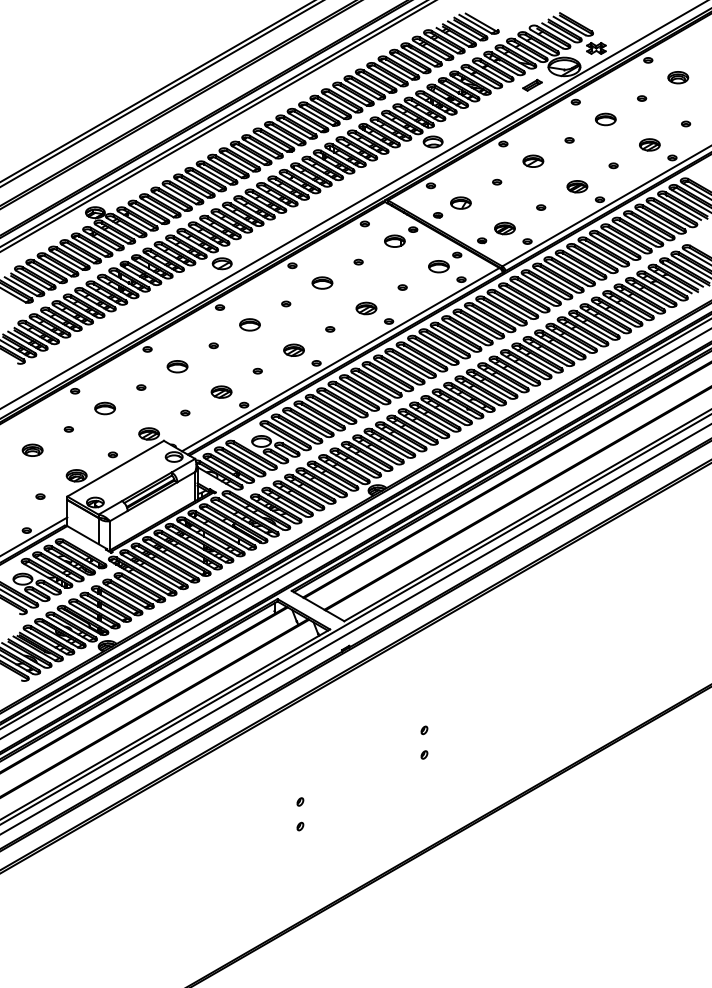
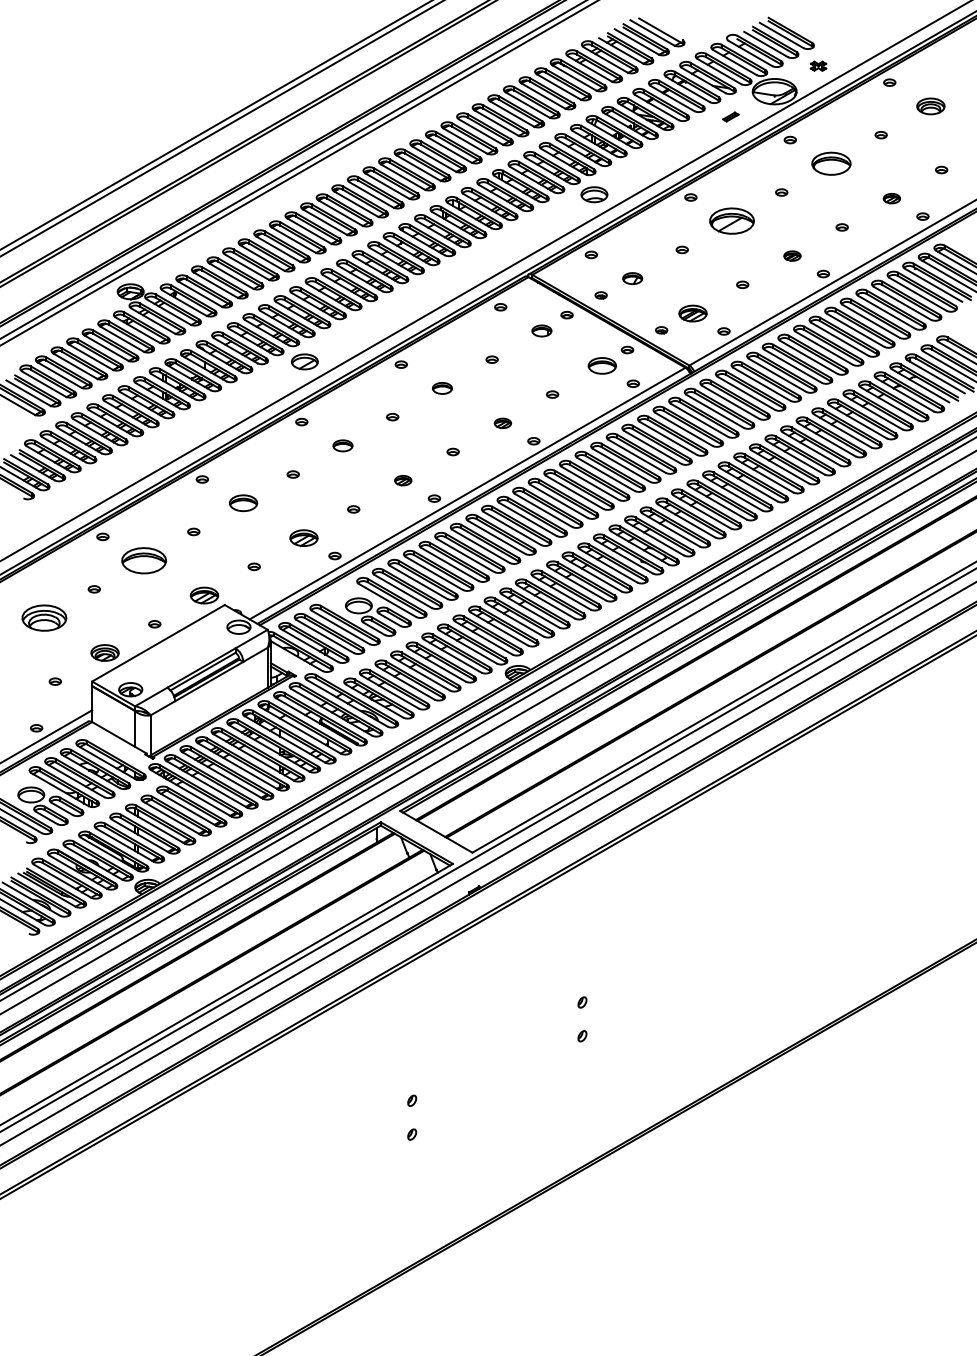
part: (596, 47) -> (818, 65), size x0.6
part: (532, 85) -> (730, 116), size x0.6
part: (605, 119) -> (831, 163), size x1.4
part: (649, 144) -> (891, 198), size x0.6
part: (533, 161) -> (731, 221), size x1.6
part: (577, 186) -> (792, 255), size x0.6
part: (460, 203) -> (632, 278), size x0.7
part: (394, 240) -> (541, 330), size x0.7
part: (322, 283) -> (442, 388), size x0.7
part: (366, 308) -> (502, 423), size x0.6
part: (249, 324) -> (342, 445), size x0.7
part: (293, 350) -> (402, 480), size x0.6
part: (104, 408) -> (143, 560), size x1.6
part: (32, 449) -> (44, 617), size x1.6

